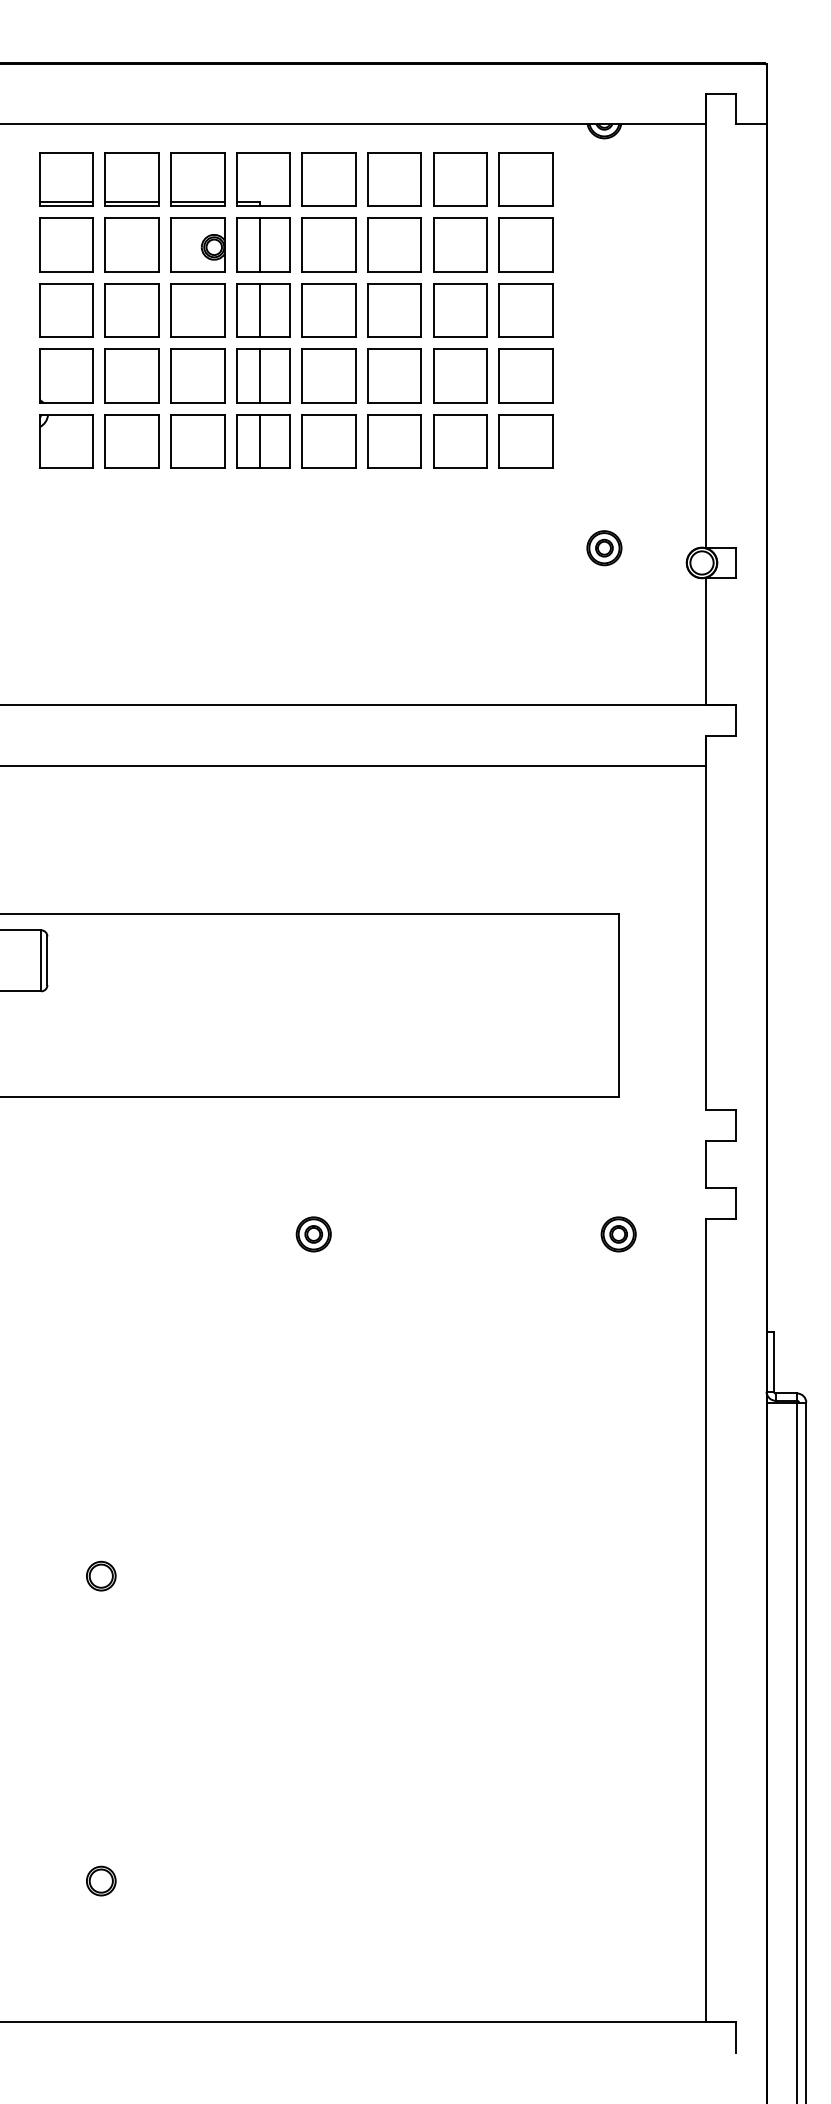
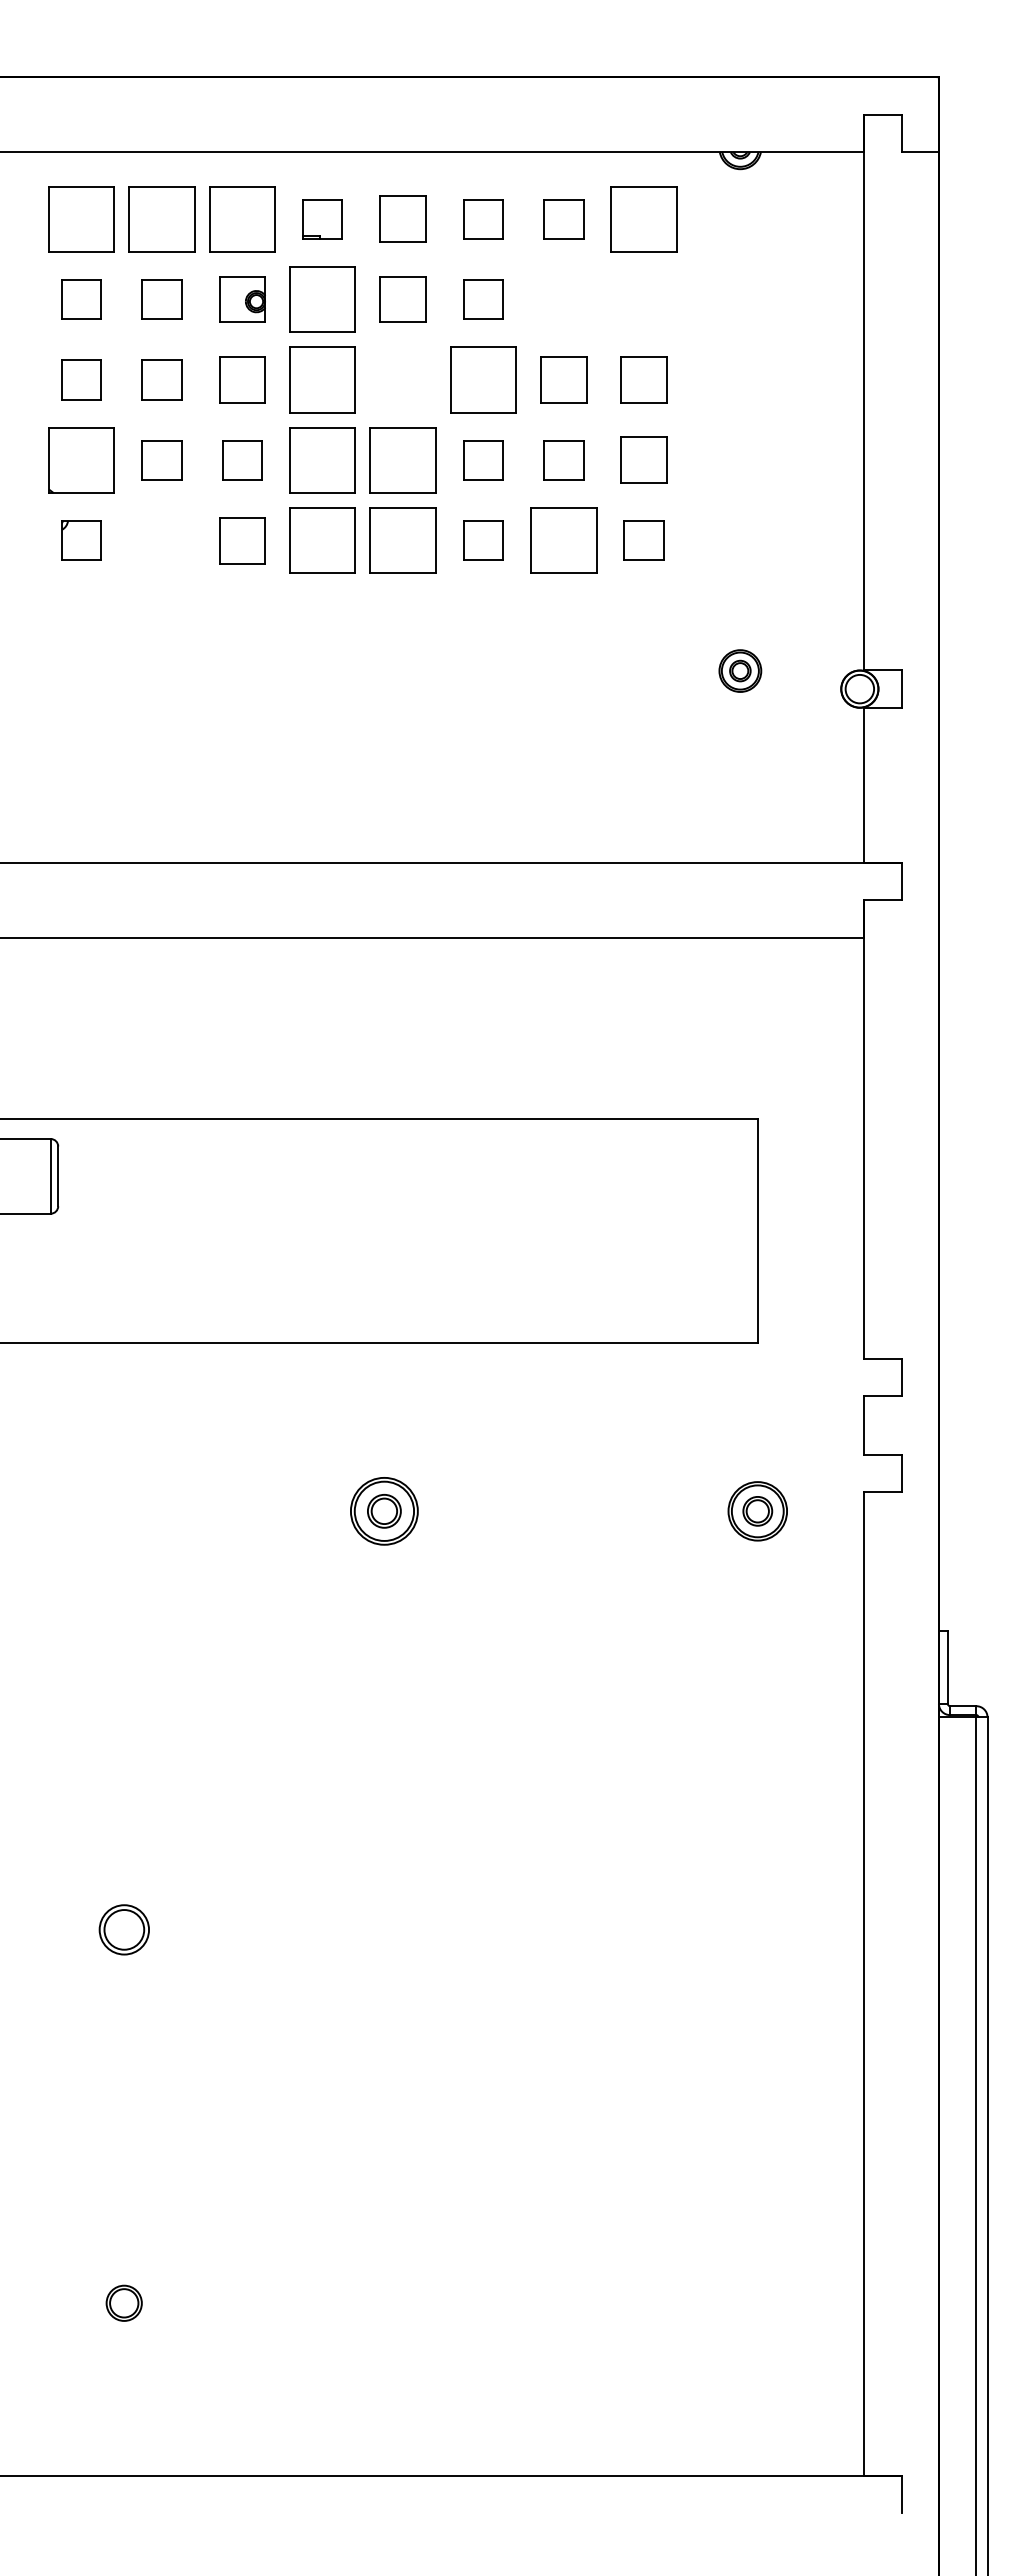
part: (263, 179) -> (322, 219), size x0.6
part: (328, 179) -> (402, 219), size x0.7
part: (394, 179) -> (483, 219), size x0.6
part: (460, 179) -> (563, 219), size x0.6
line: (66, 201) -> (81, 246), removed
line: (131, 201) -> (161, 246), removed
line: (197, 201) -> (242, 246), removed
part: (66, 244) -> (81, 299), size x0.6
part: (131, 244) -> (161, 299), size x0.6
part: (197, 244) -> (242, 299), size x0.7
line: (259, 244) -> (318, 299), removed
part: (328, 244) -> (402, 299), size x0.7
part: (394, 244) -> (483, 299), size x0.6
part: (460, 244) -> (563, 299), removed
part: (525, 244) -> (643, 299), removed
part: (66, 310) -> (81, 379), size x0.6
part: (131, 310) -> (161, 379), size x0.6
part: (197, 310) -> (242, 379), size x0.7
line: (259, 310) -> (318, 379), removed
part: (328, 310) -> (402, 379), removed
part: (460, 310) -> (563, 379), size x0.7
part: (525, 310) -> (643, 379), size x0.7
part: (131, 376) -> (161, 460), size x0.6
part: (197, 376) -> (242, 460), size x0.6
line: (259, 376) -> (318, 460), removed
part: (394, 376) -> (483, 460), size x0.6
part: (460, 376) -> (563, 460), size x0.6
part: (525, 376) -> (643, 460), size x0.7
part: (66, 441) -> (81, 540), size x0.6
part: (131, 441) -> (161, 540), removed
part: (197, 441) -> (242, 540), size x0.7
line: (259, 441) -> (318, 540), removed
part: (394, 441) -> (483, 540), size x0.6
part: (525, 441) -> (643, 540), size x0.6
part: (313, 1234) -> (384, 1511), size x1.6
part: (618, 1234) -> (757, 1511), size x1.4
part: (100, 1575) -> (123, 1929), size x1.4

